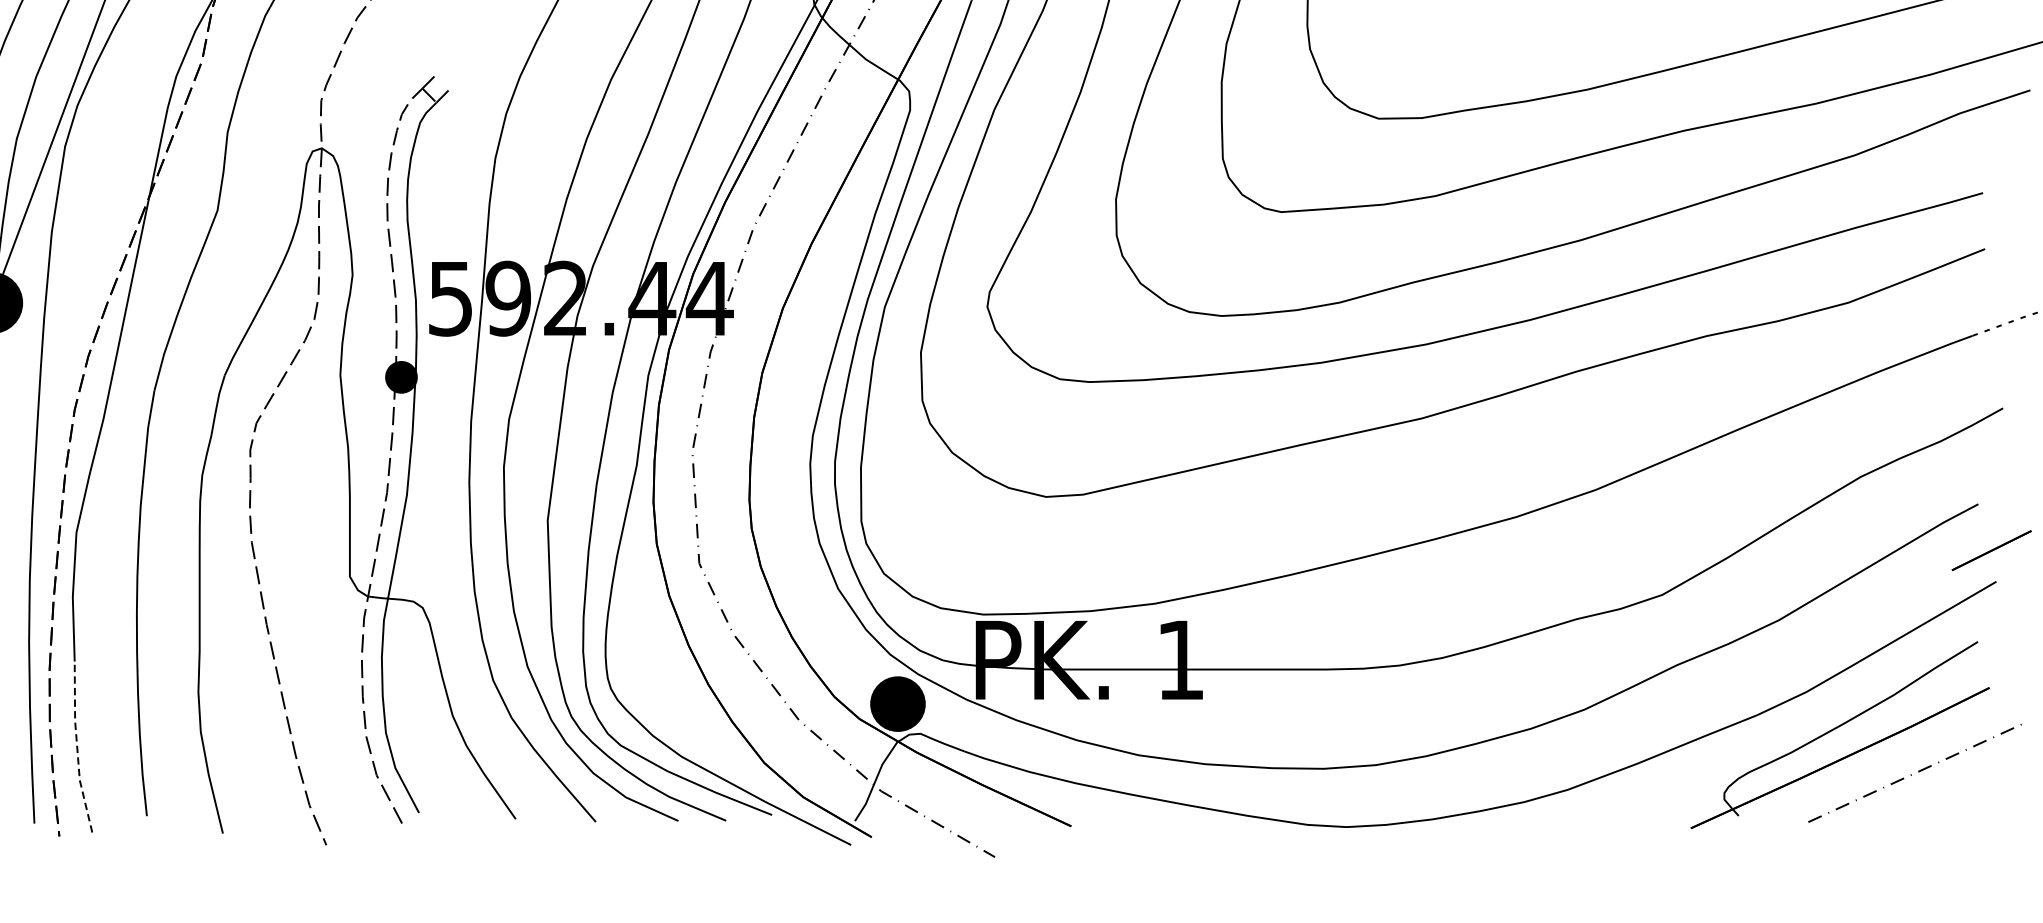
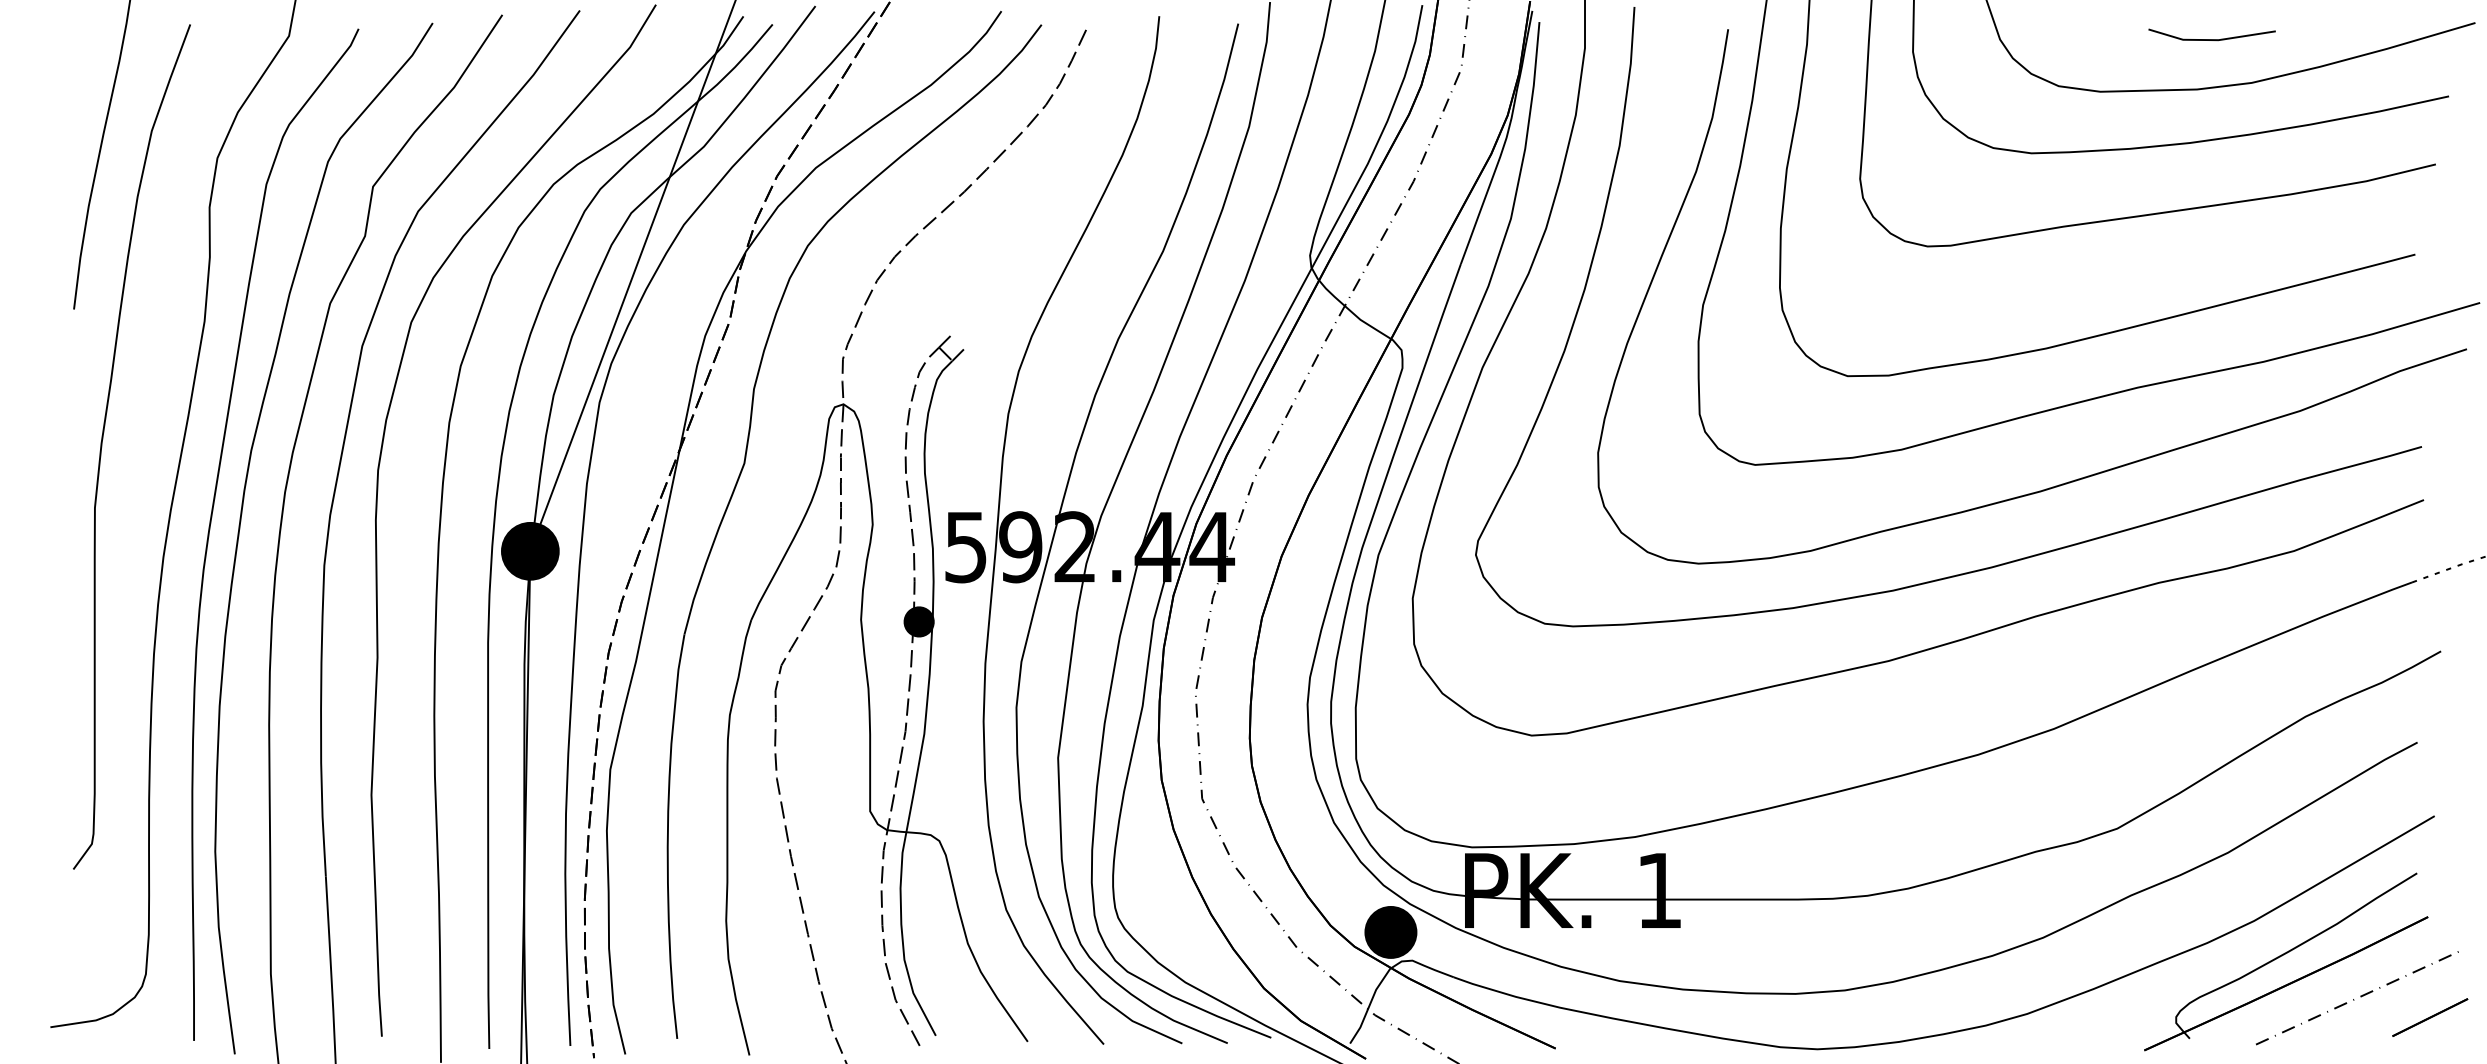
line: (1992, 550) -> (2430, 1017), moved
line: (77, 747) -> (611, 973), dashed -> solid

